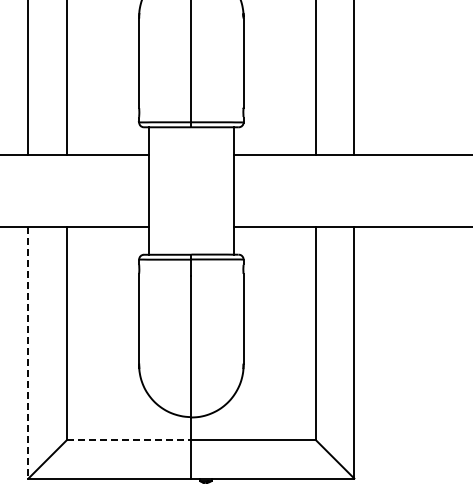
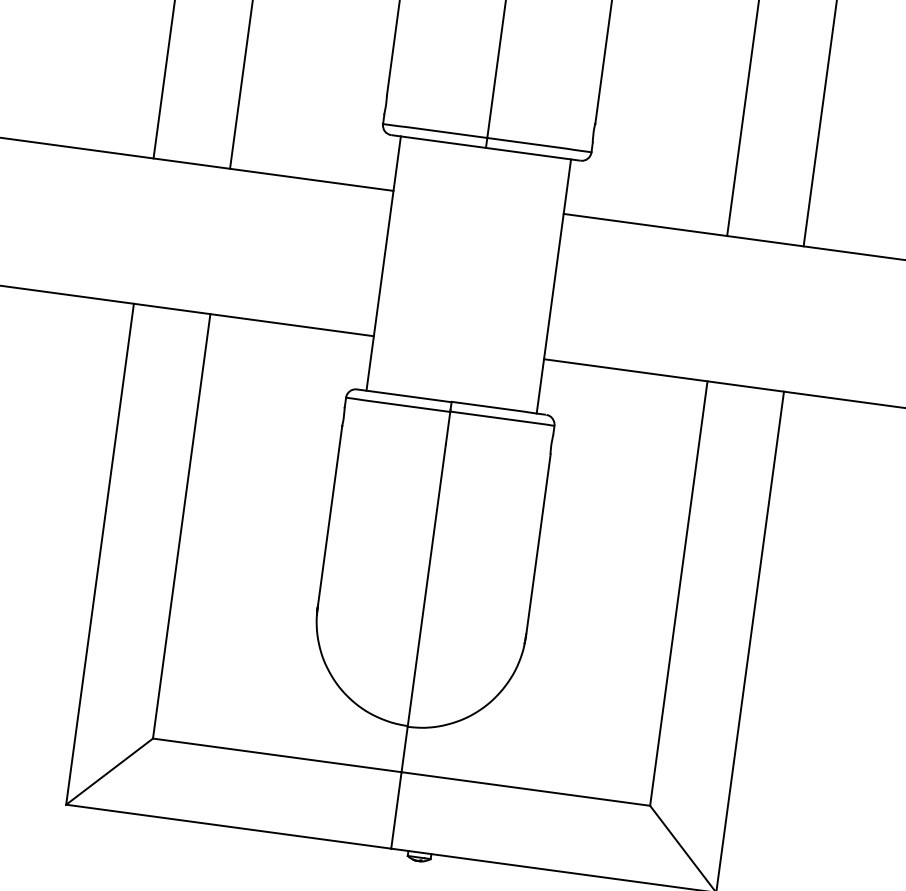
line: (28, 353) -> (99, 555), dashed -> solid
line: (129, 440) -> (278, 756), dashed -> solid

